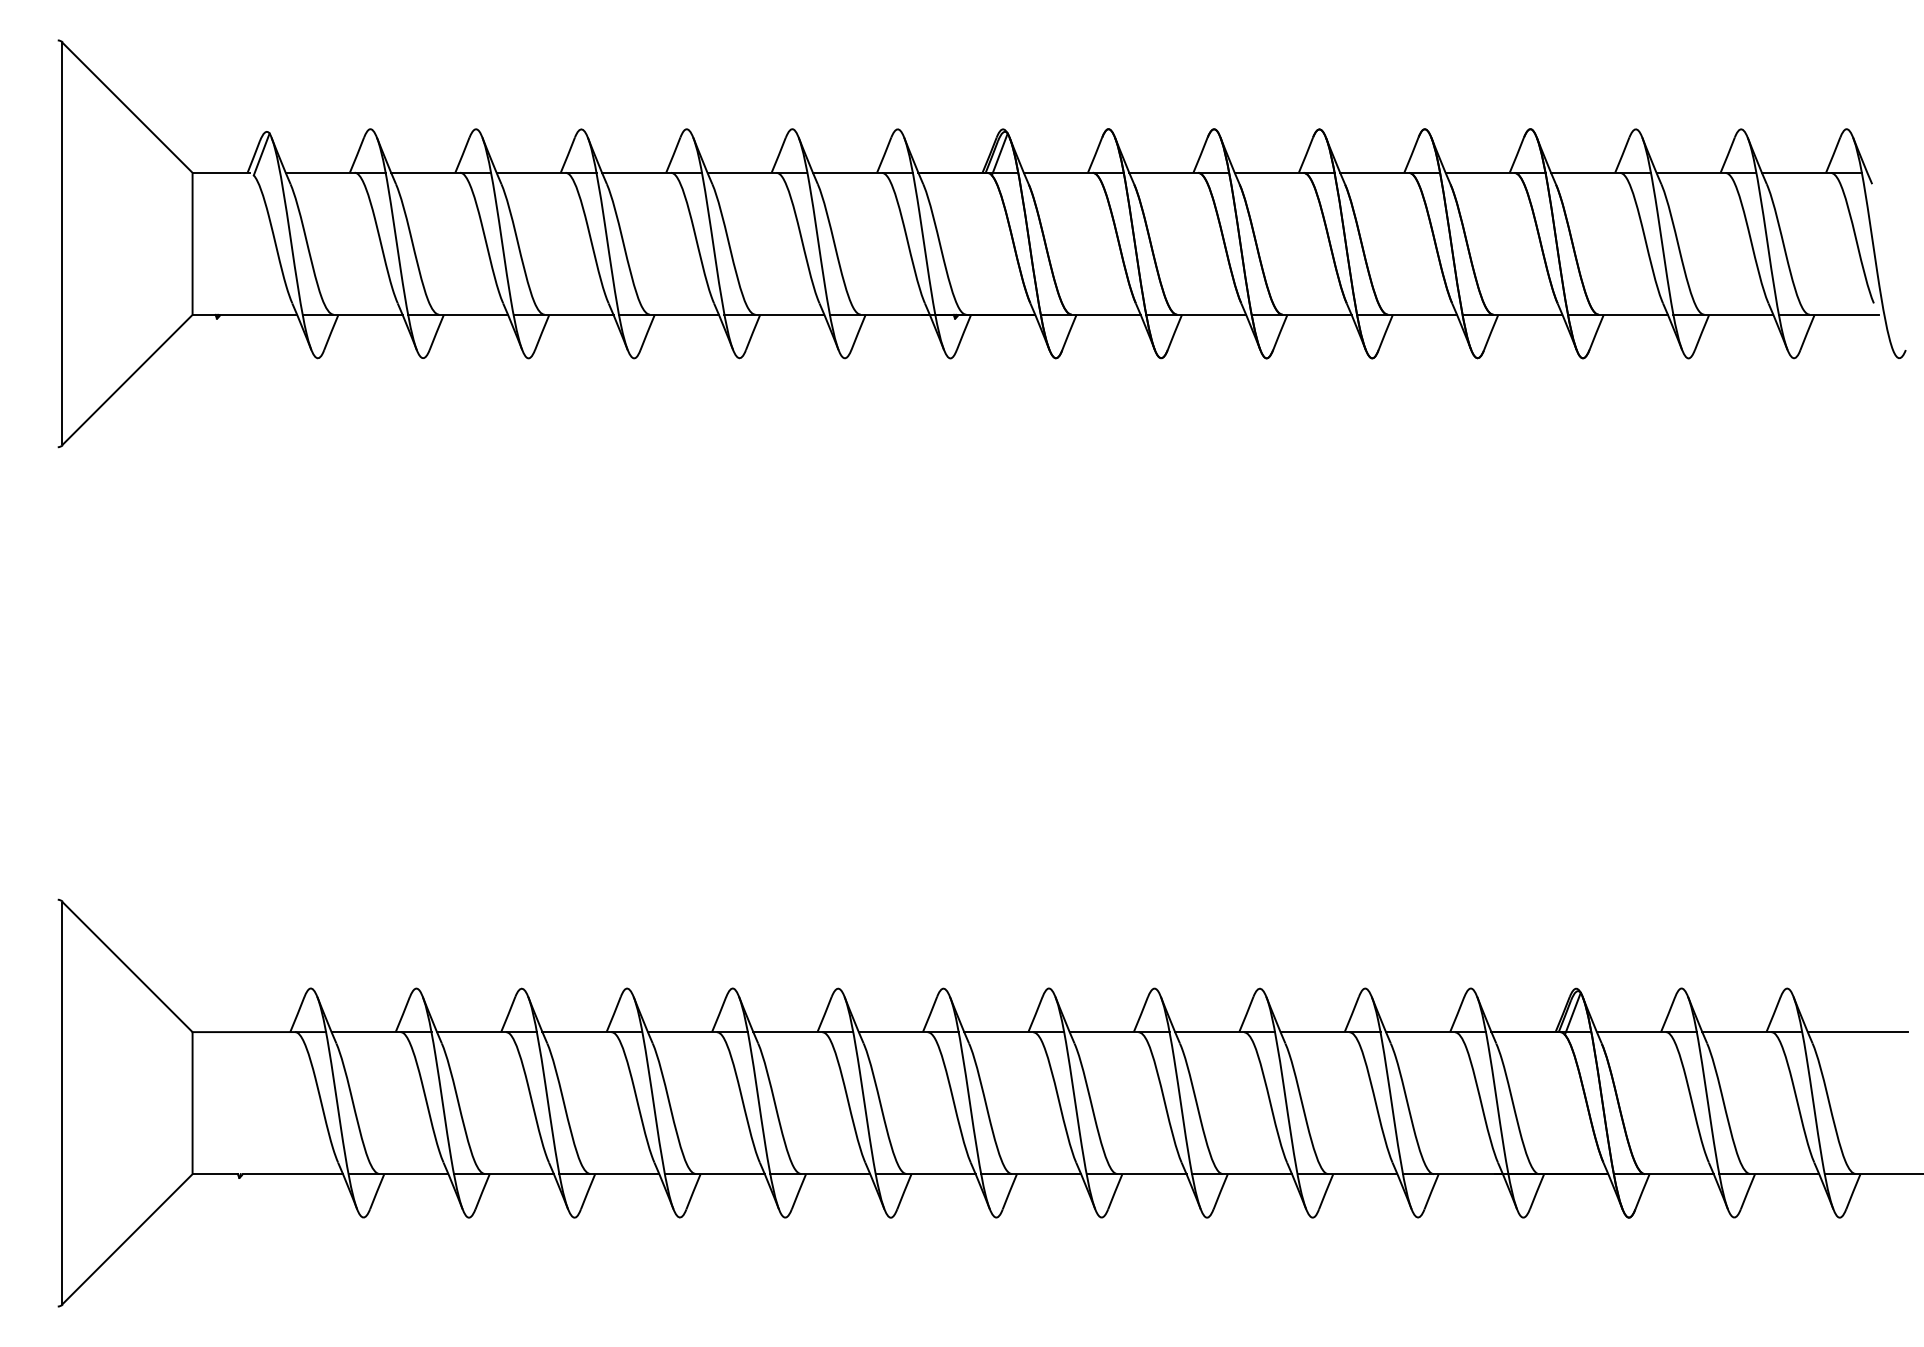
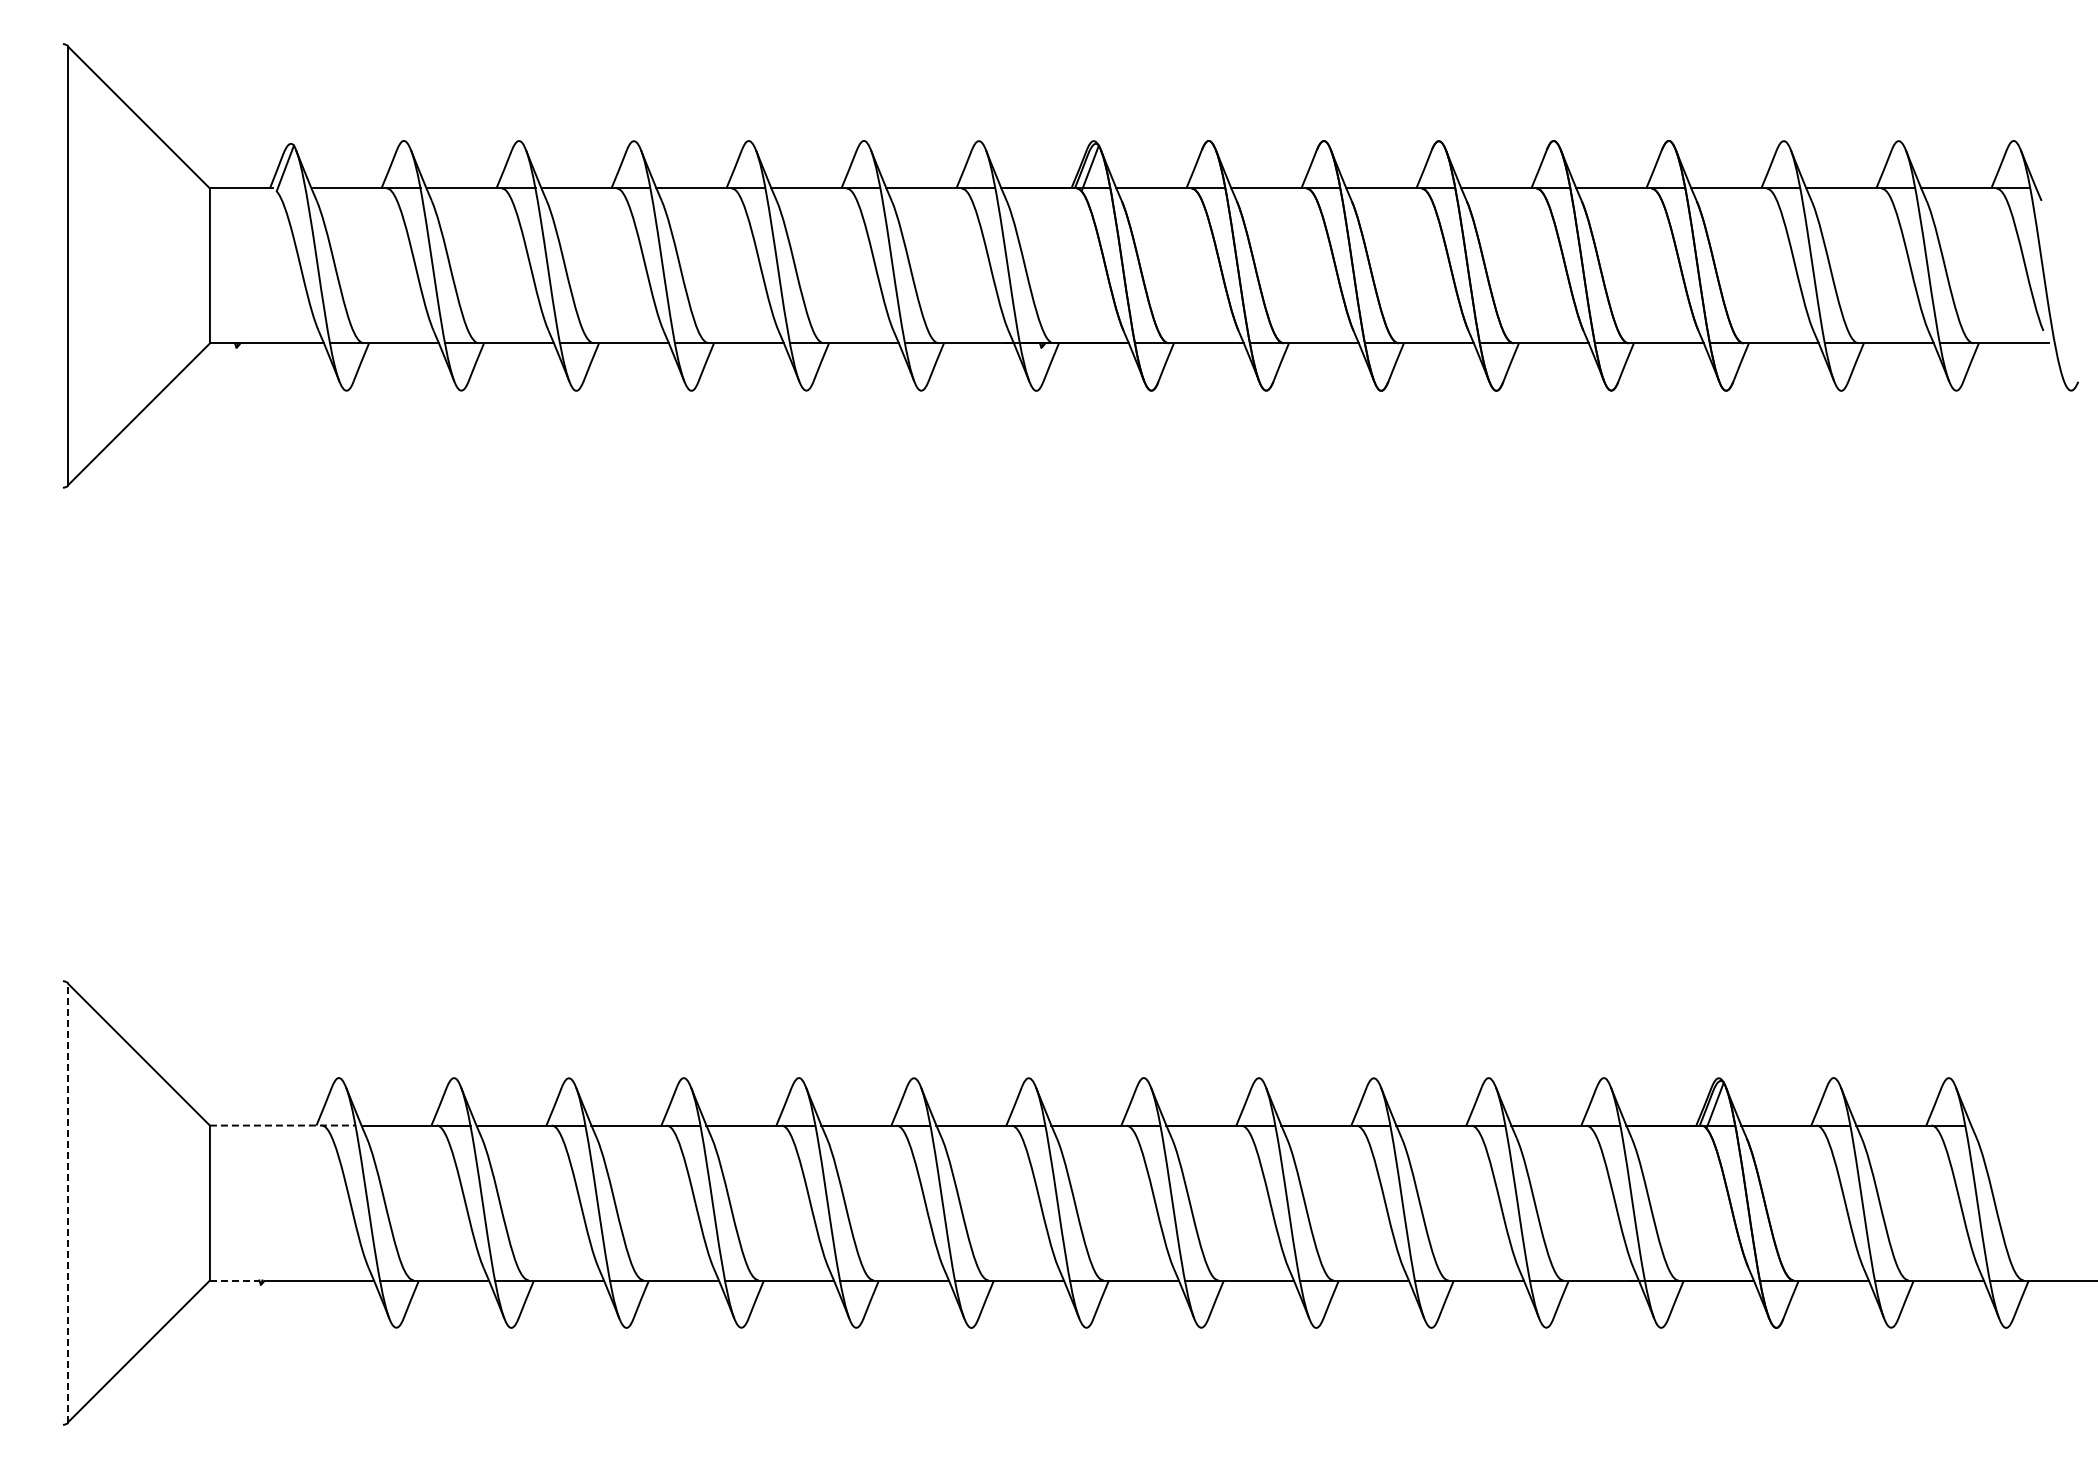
line: (259, 1032) -> (282, 1125), solid -> dashed
line: (1857, 1032) -> (2025, 1125), removed
line: (61, 1103) -> (67, 1203), solid -> dashed
line: (215, 1174) -> (234, 1280), solid -> dashed

